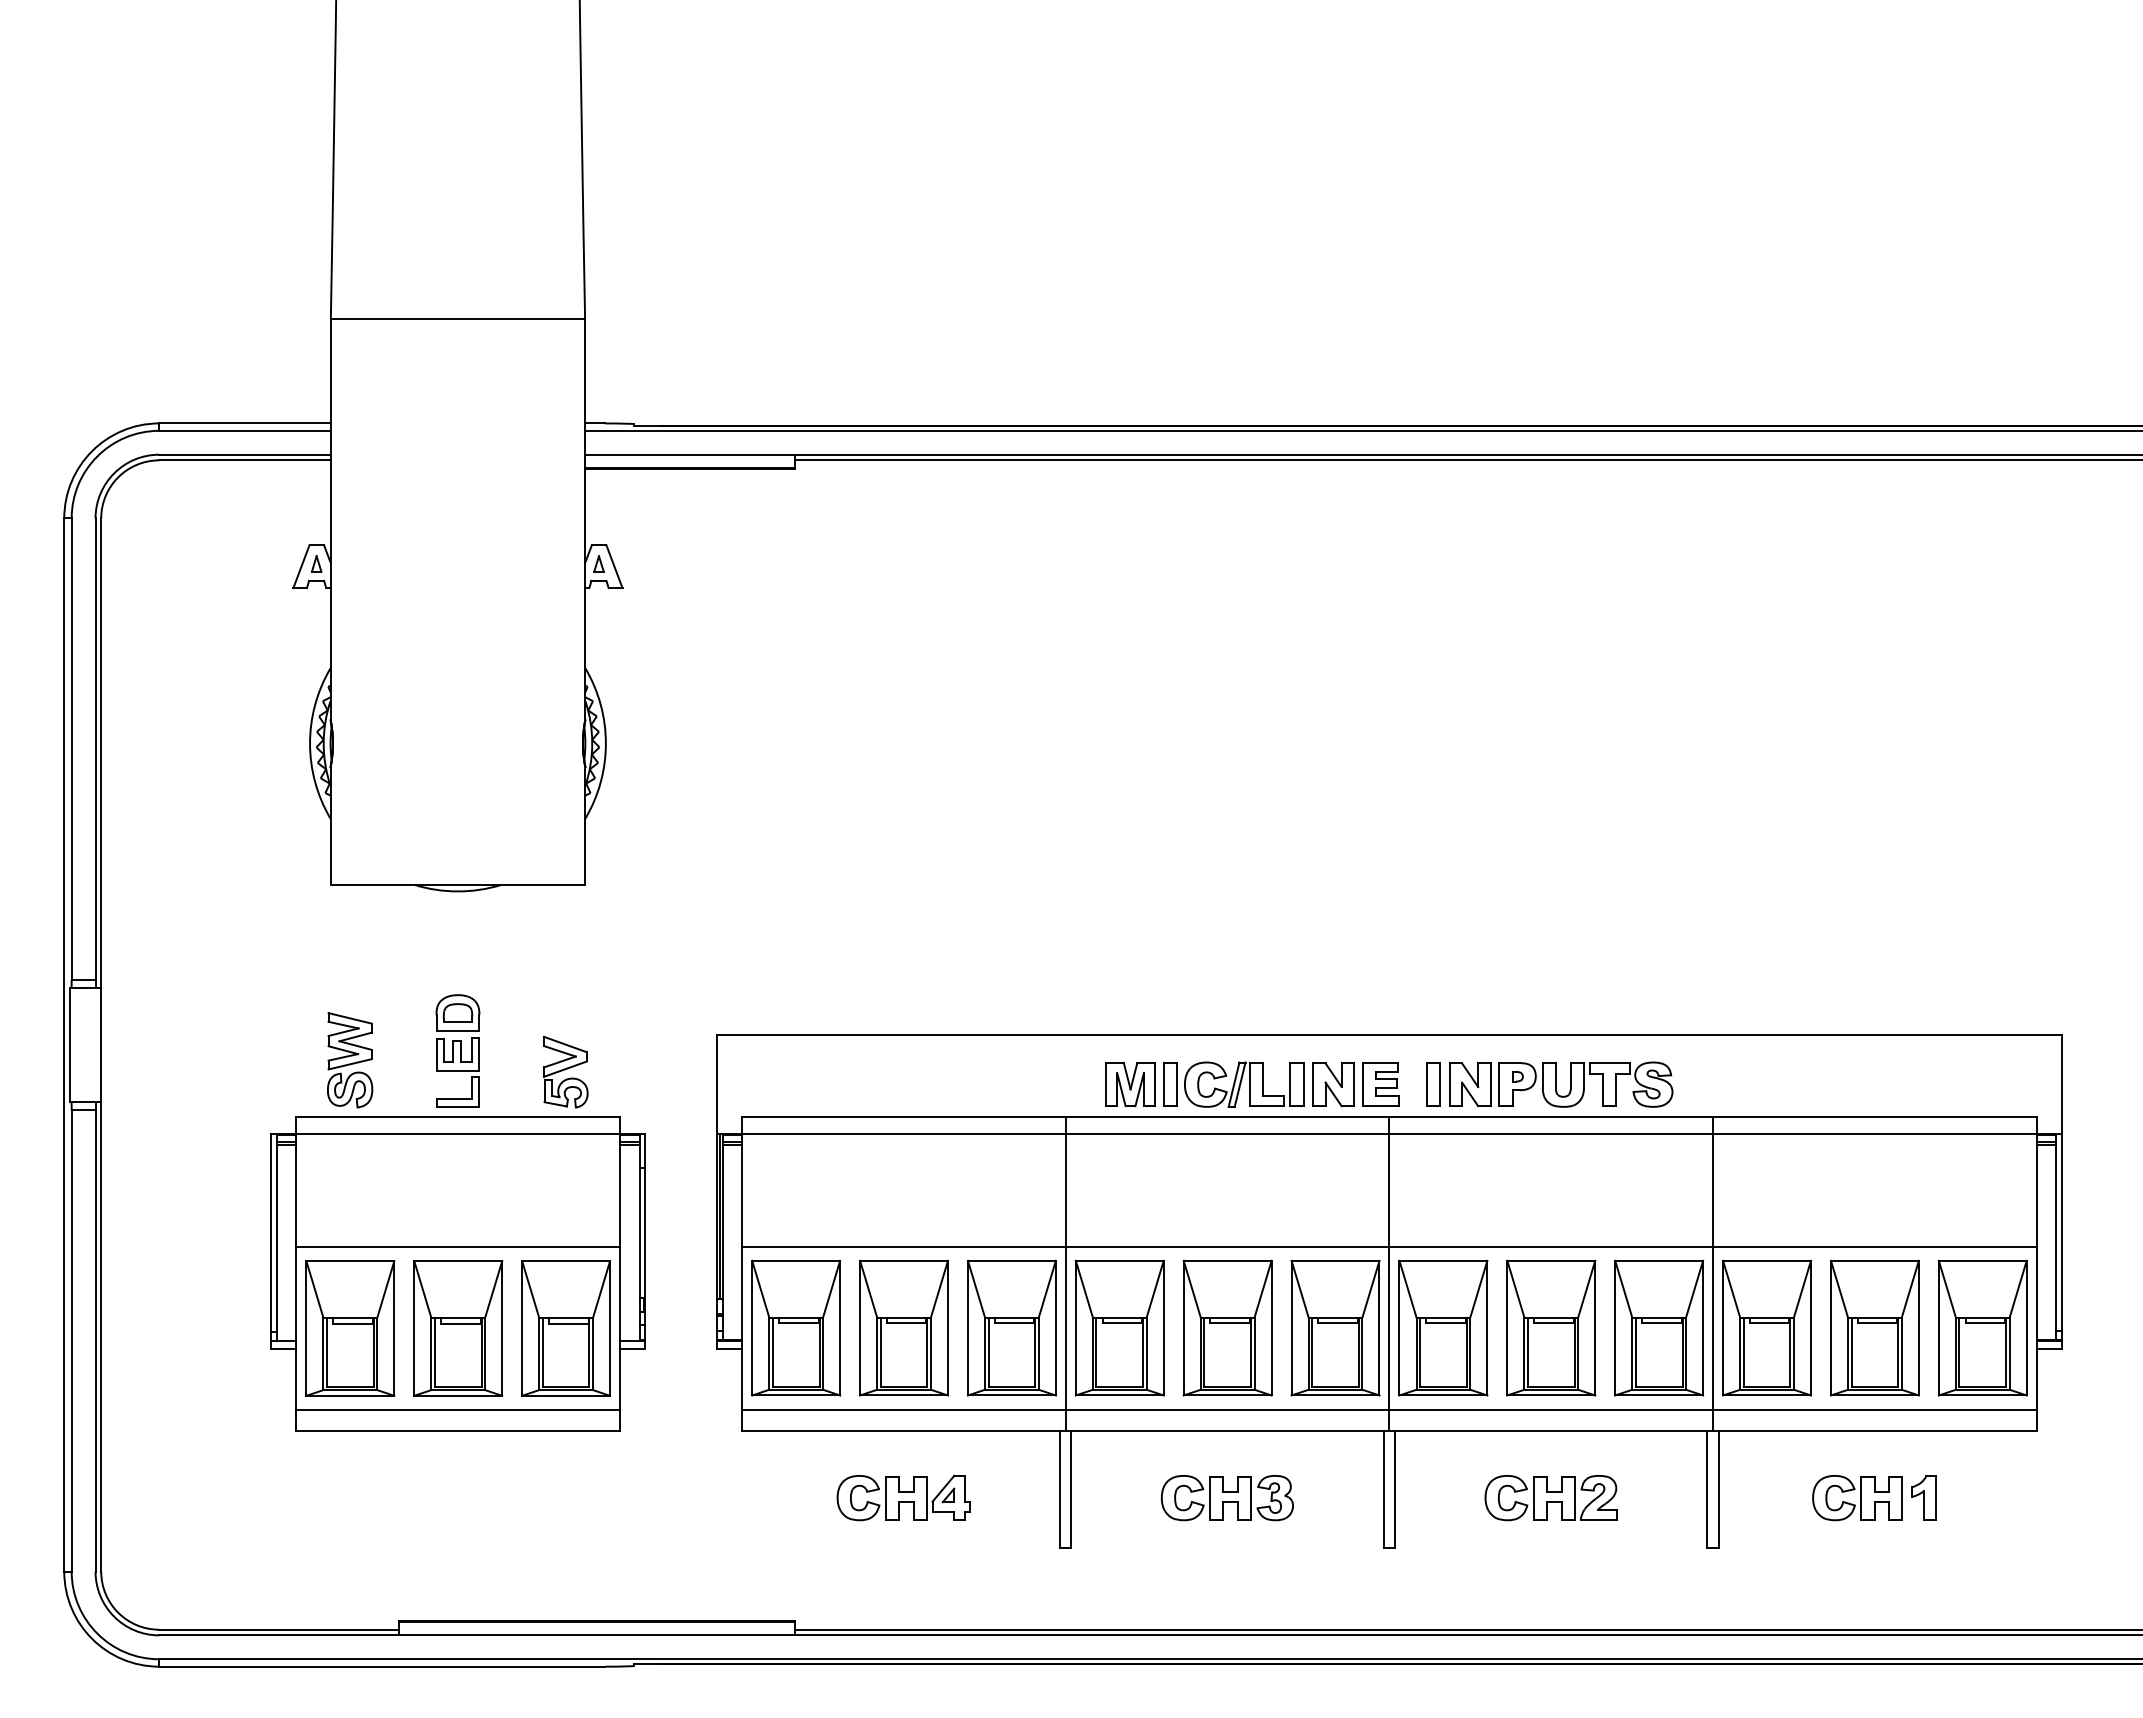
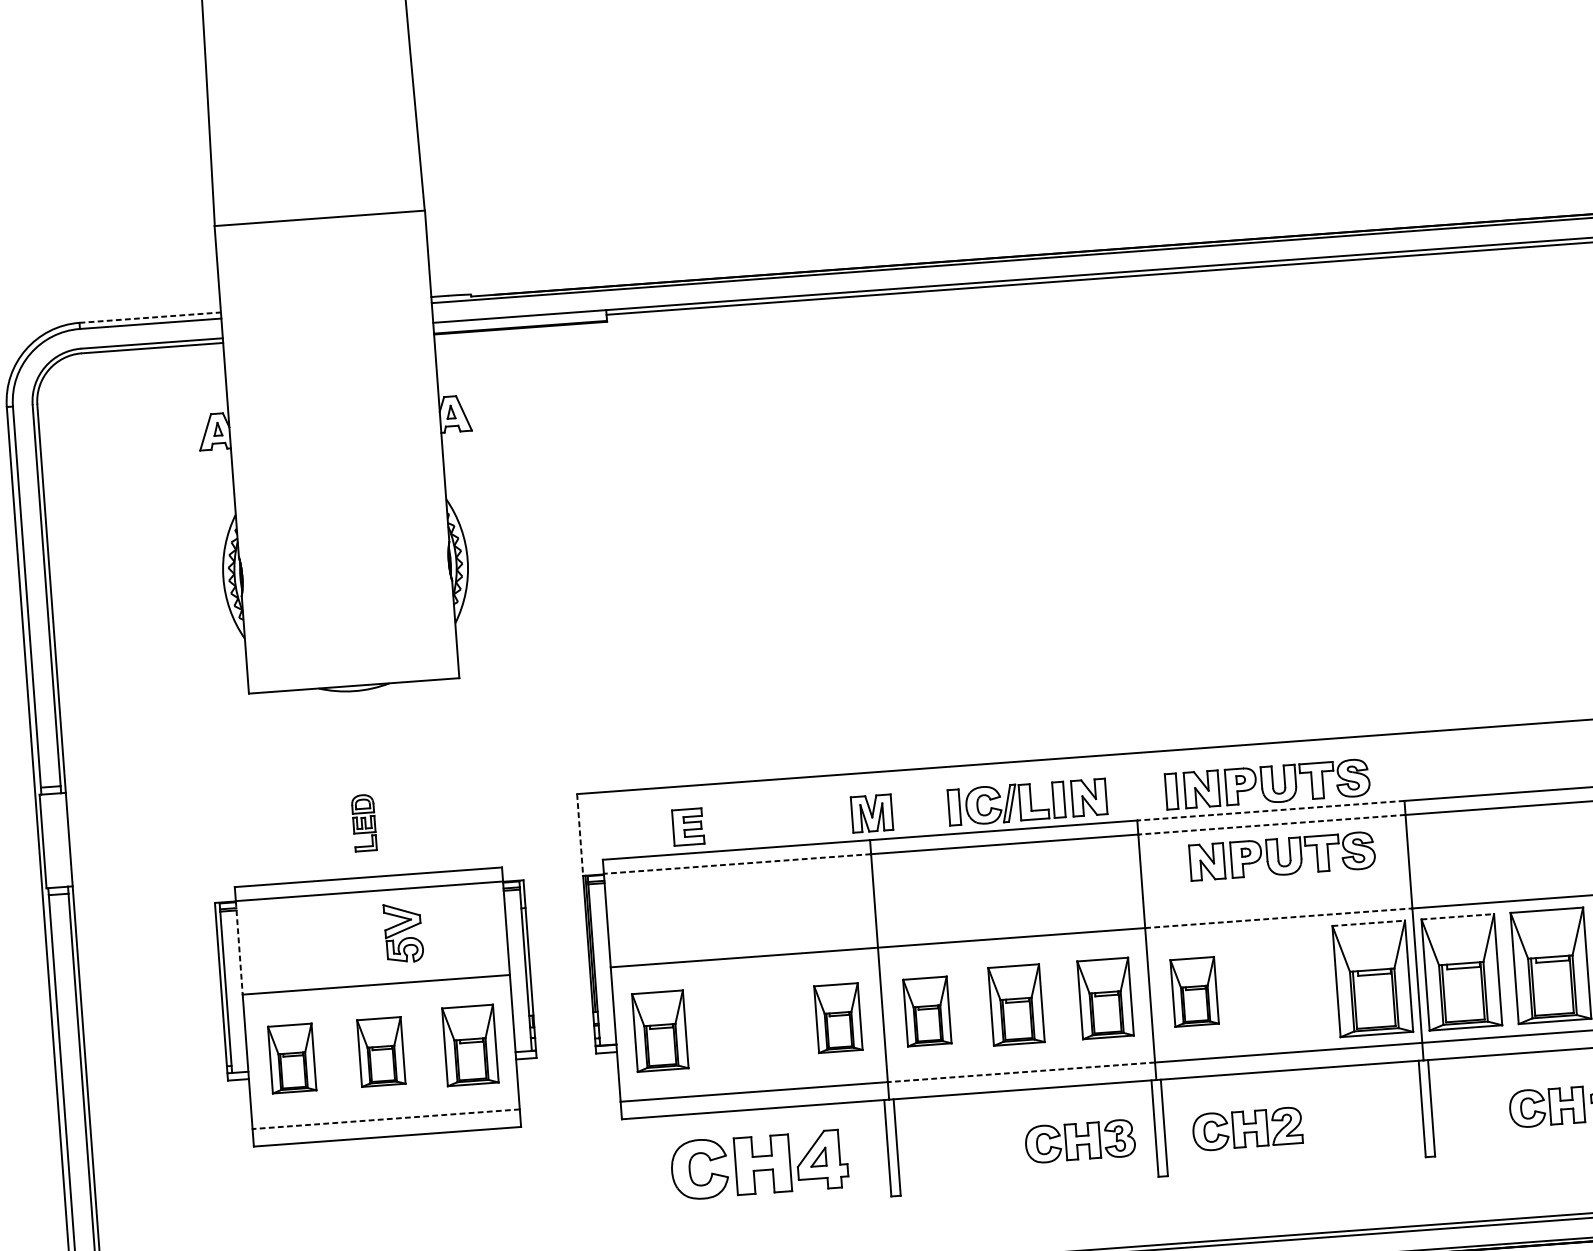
line: (244, 423) -> (149, 317), solid -> dashed
part: (457, 1050) -> (363, 822), size x0.6
part: (350, 1060) -> (276, 837), removed
part: (565, 1071) -> (403, 932), moved
line: (717, 1084) -> (580, 834), solid -> dashed
part: (1130, 1084) -> (871, 813), moved
part: (1380, 1084) -> (687, 826), moved
line: (1551, 1116) -> (1271, 810), solid -> dashed
line: (904, 1133) -> (737, 863), solid -> dashed
line: (1551, 1133) -> (1272, 824), solid -> dashed
part: (1561, 1172) -> (1282, 856), added
line: (296, 1190) -> (239, 947), solid -> dashed
line: (1551, 1246) -> (1278, 918), solid -> dashed
line: (1659, 1260) -> (1368, 923), solid -> dashed
line: (1767, 1260) -> (1458, 916), solid -> dashed
part: (796, 1327) -> (660, 1030), size x0.7
part: (903, 1327) -> (748, 1024), removed
part: (1011, 1327) -> (838, 1017), size x0.6
part: (1119, 1327) -> (927, 1011), size x0.6
part: (1227, 1327) -> (1016, 1004), size x0.7
part: (1335, 1327) -> (1105, 997), size x0.7
part: (1443, 1327) -> (1194, 991), size x0.6
part: (1551, 1327) -> (1283, 984), removed
part: (350, 1328) -> (292, 1058), size x0.6
part: (458, 1328) -> (381, 1051), size x0.6
part: (566, 1328) -> (470, 1045), size x0.7
line: (458, 1409) -> (386, 1118), solid -> dashed
line: (1227, 1409) -> (1021, 1072), solid -> dashed
part: (903, 1497) -> (759, 1164), size x1.6
part: (1226, 1498) -> (1079, 1141), moved
part: (1550, 1498) -> (1247, 1129), moved

